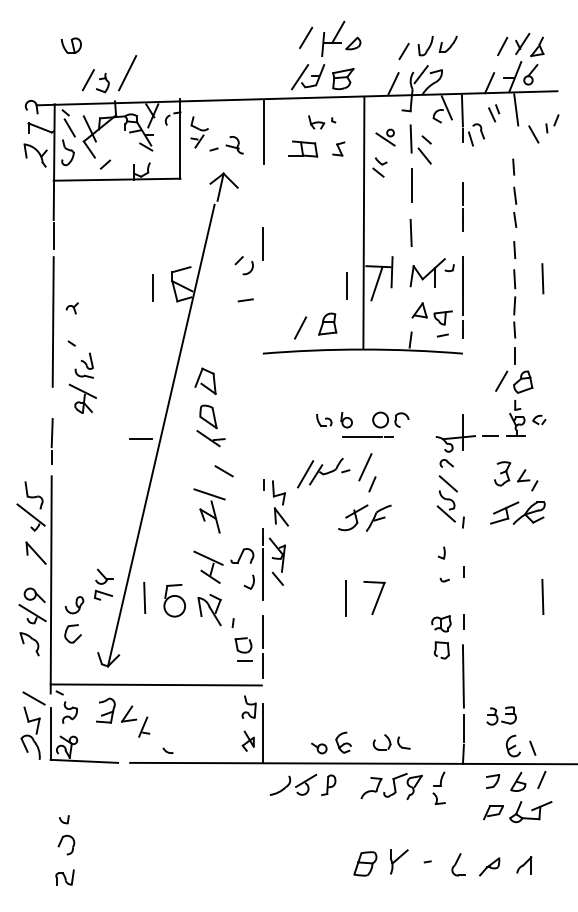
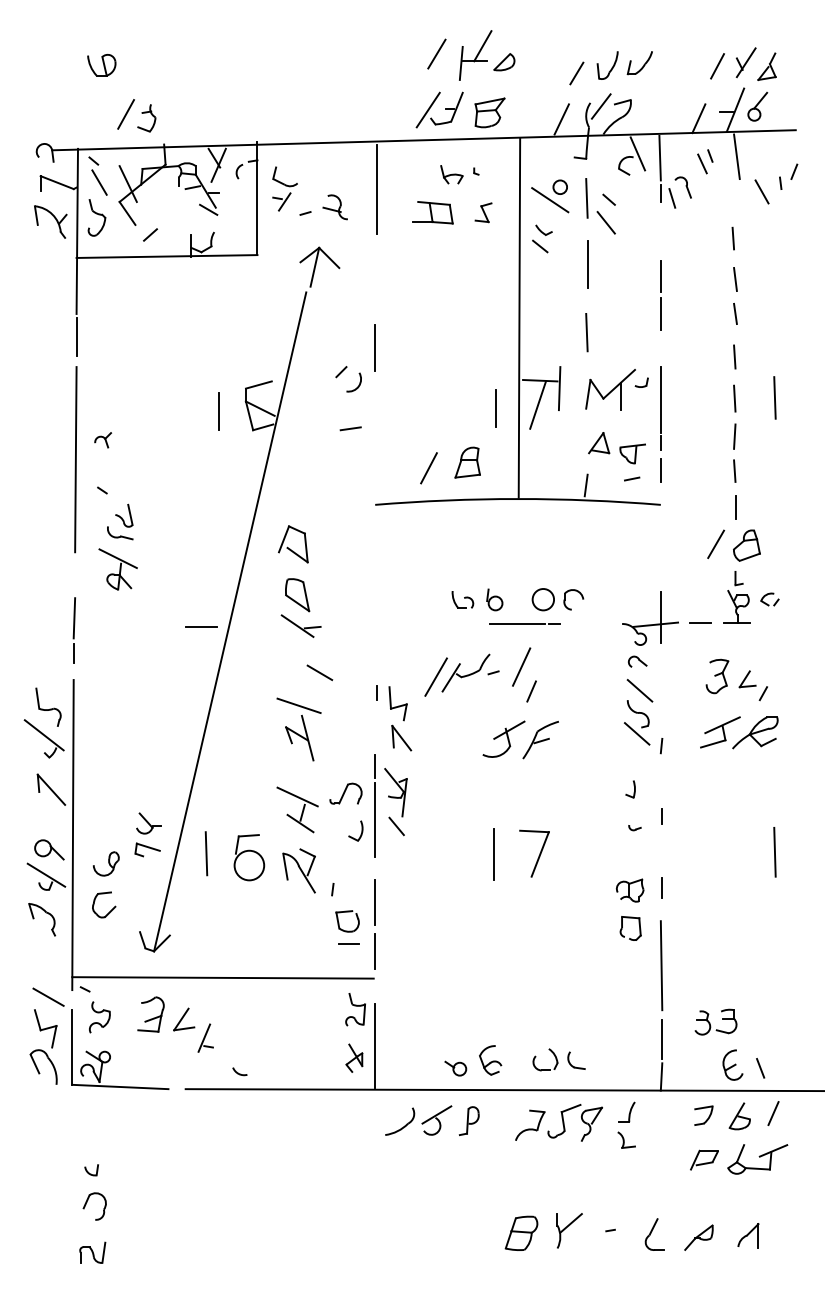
line: (127, 72) -> (181, 103), removed
part: (385, 137) -> (550, 196), size x1.4

